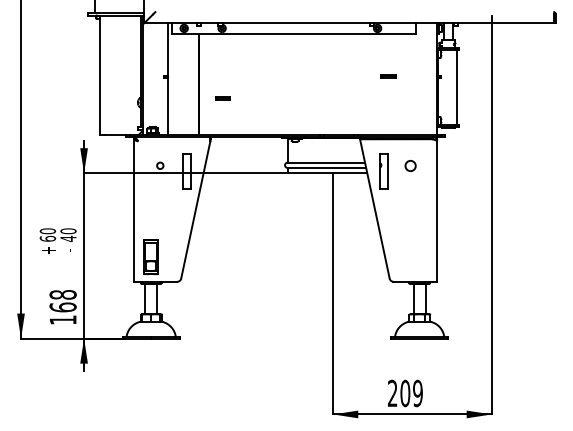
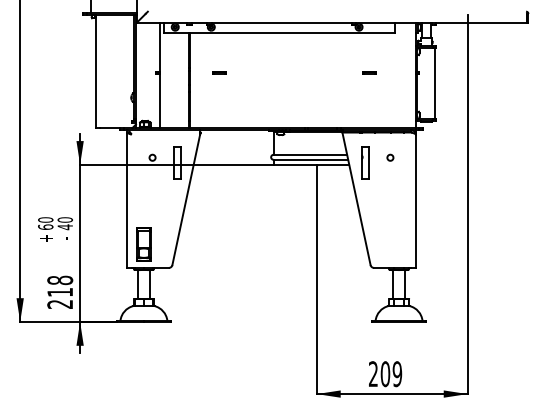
part: (222, 98) -> (219, 72), moved
circle: (410, 165) -> (390, 157), size x0.62
text: (62, 313) -> (59, 298), 168 -> 218

